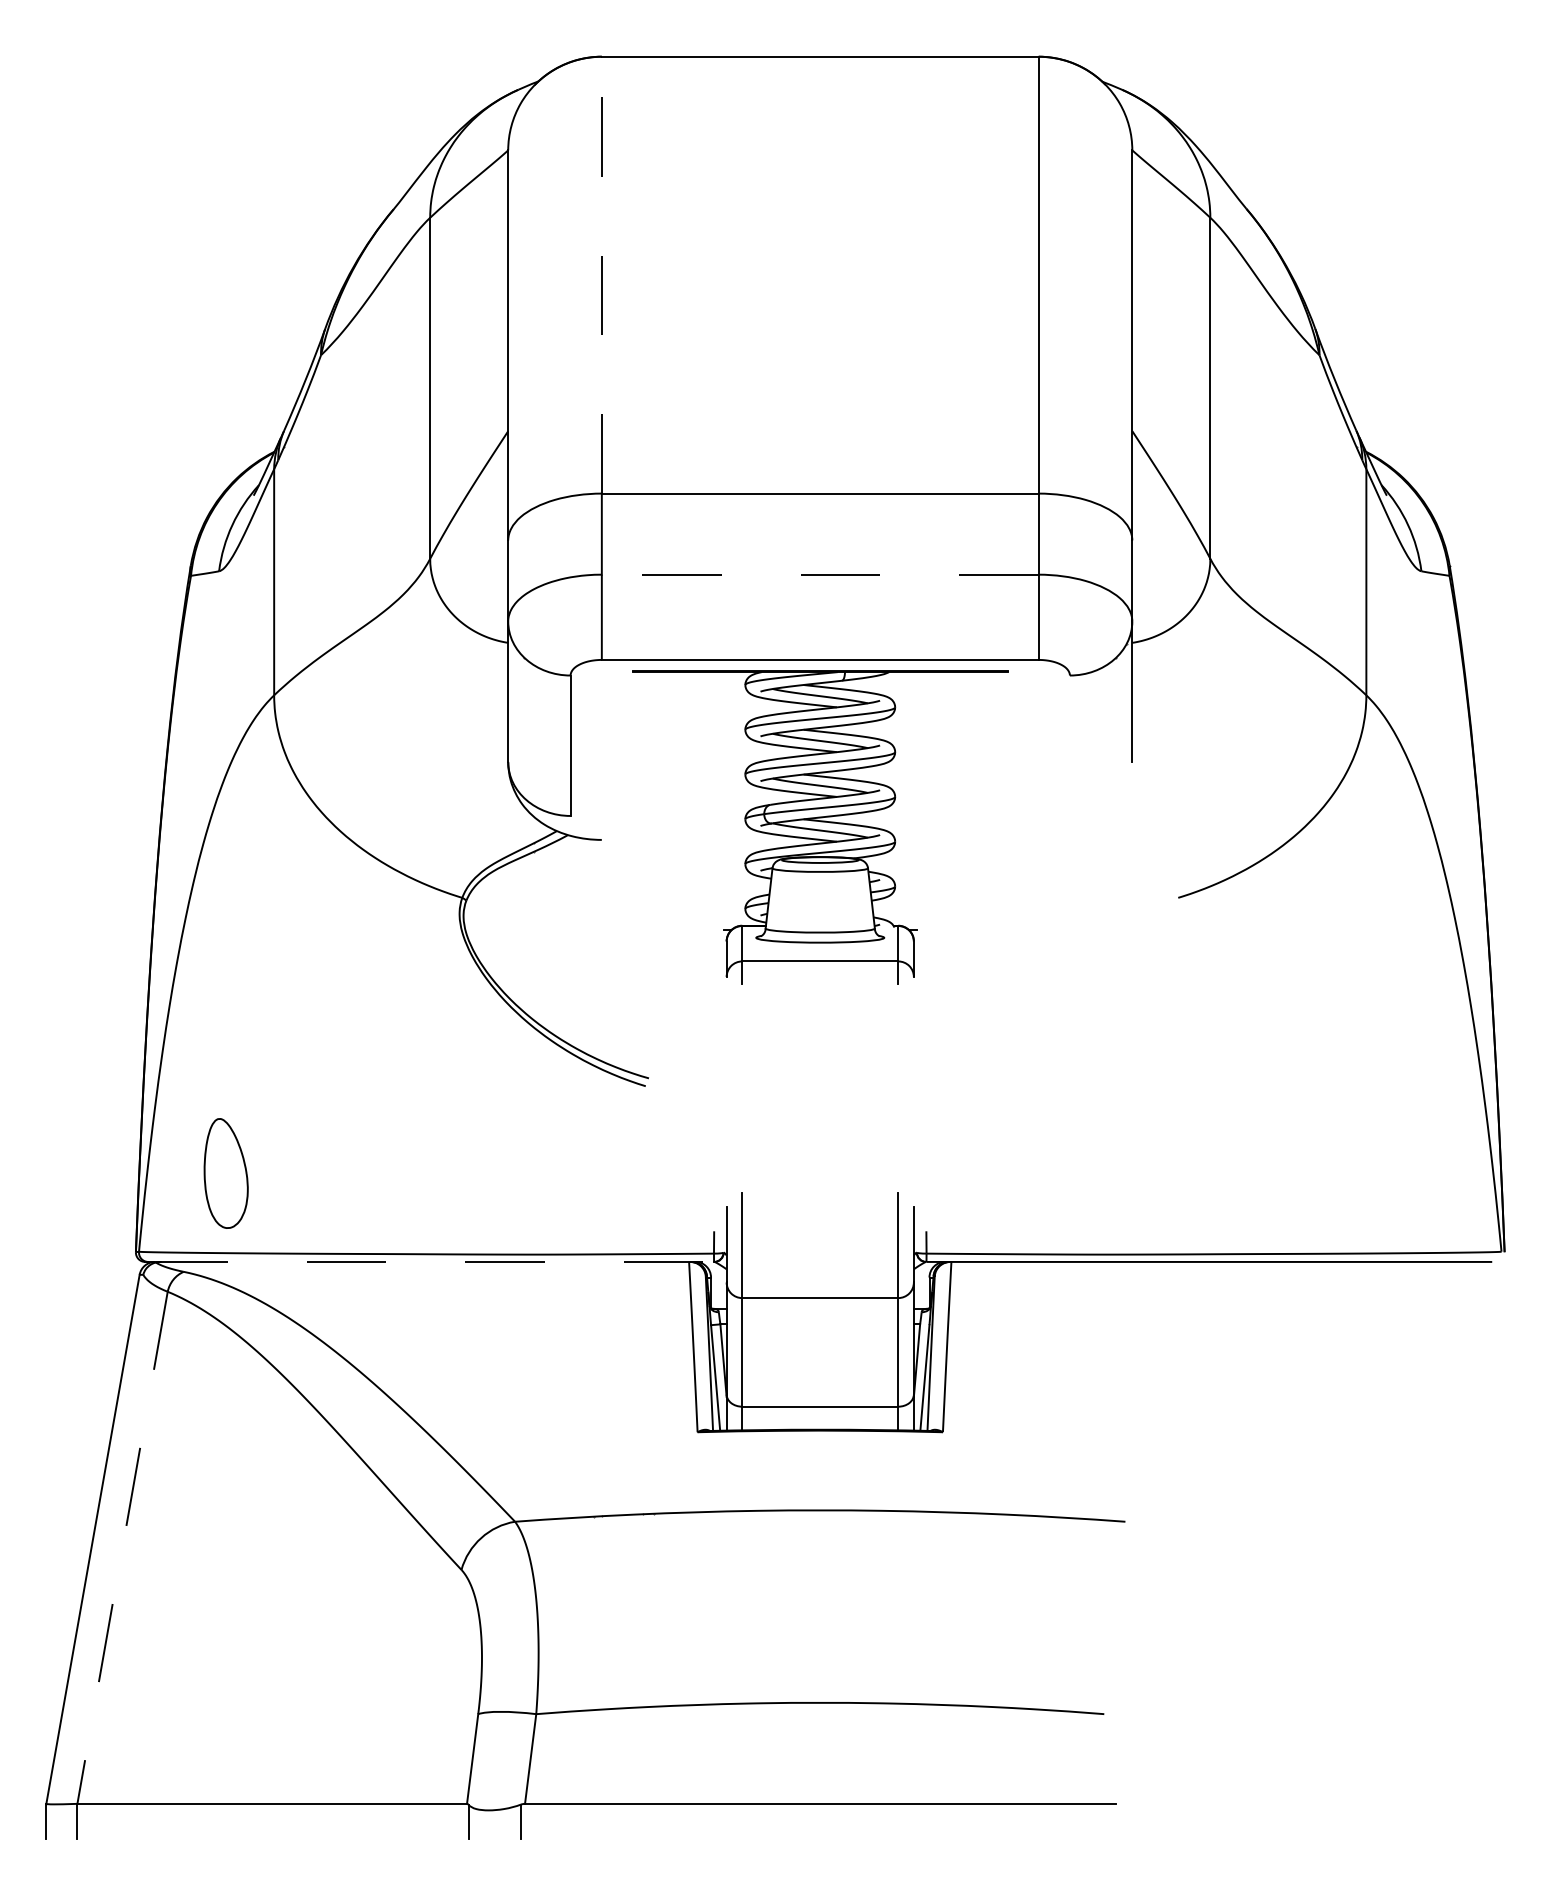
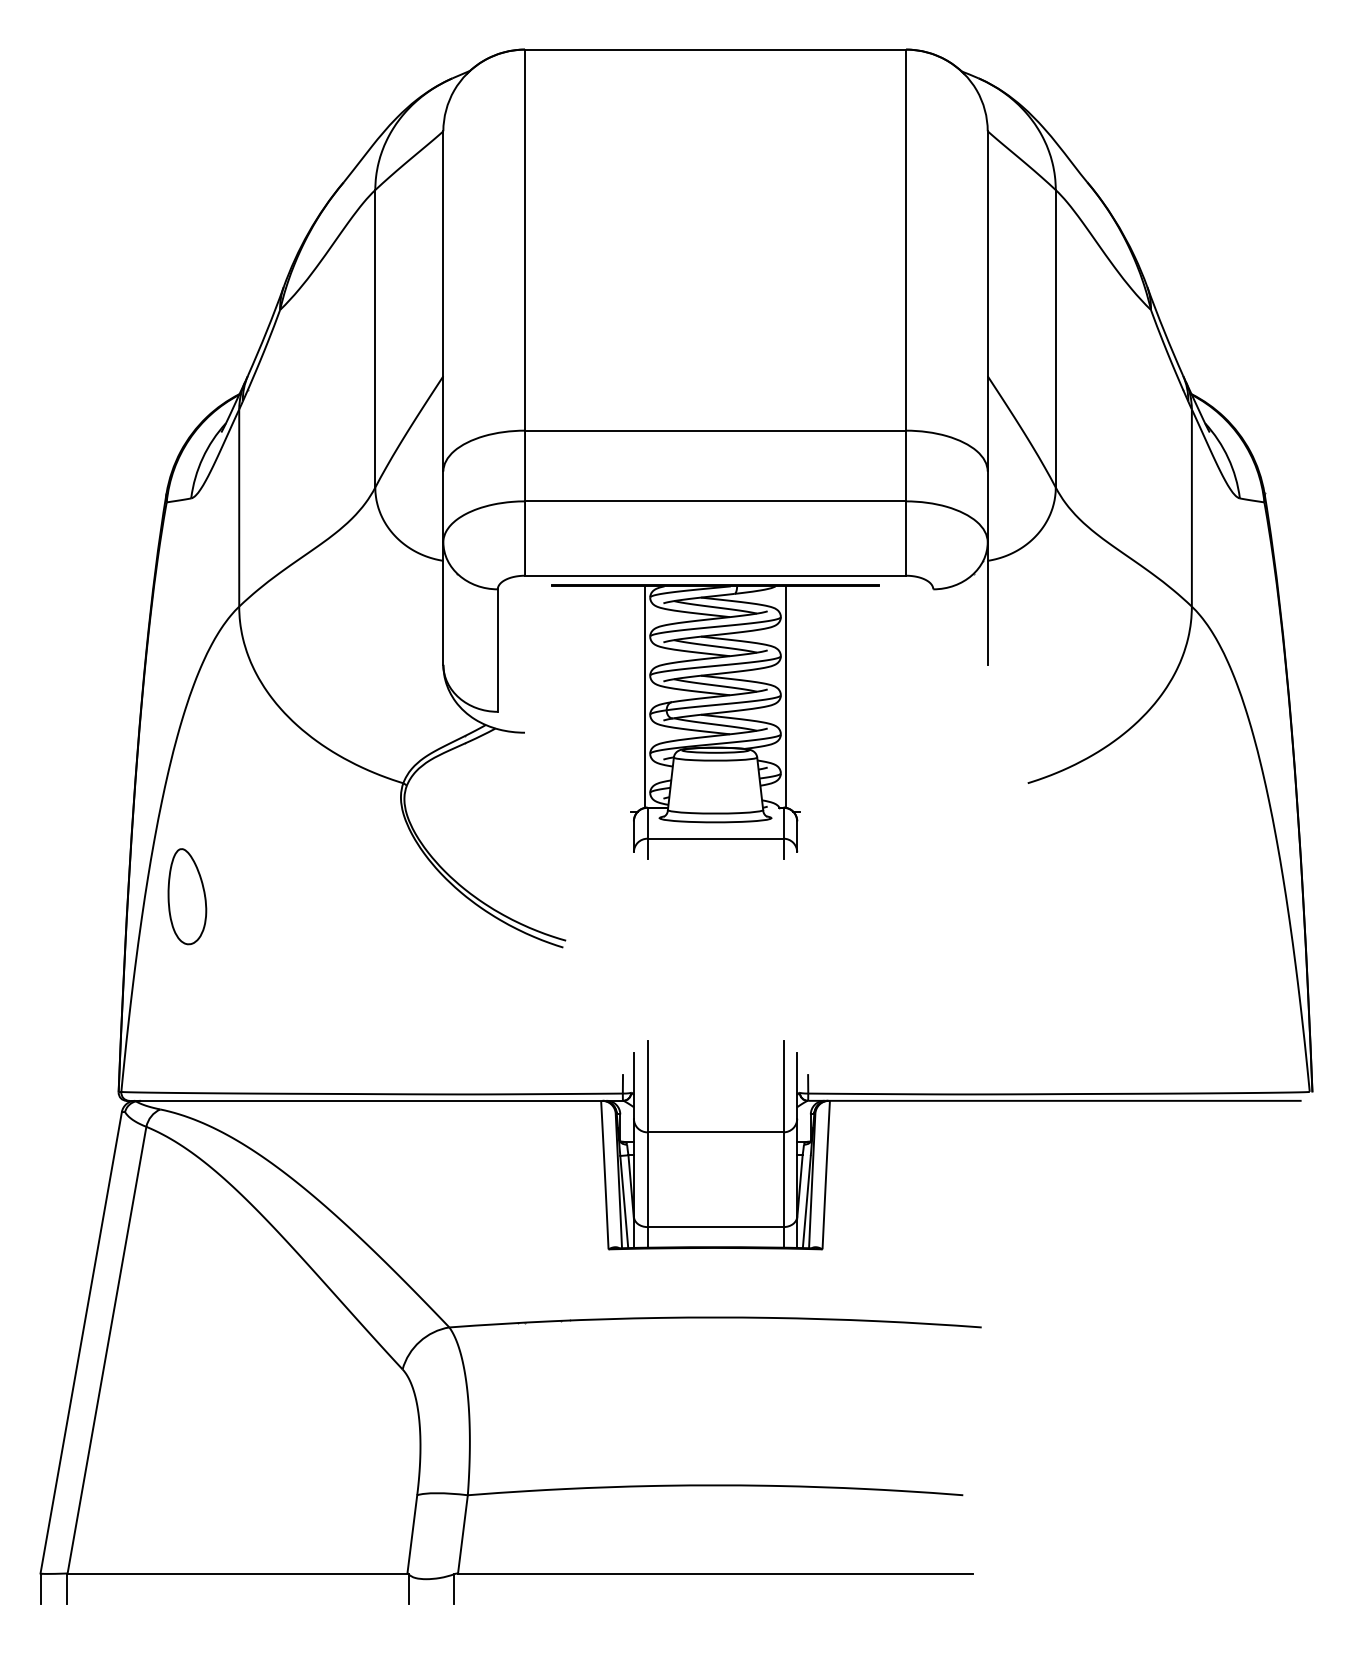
line: (602, 275) -> (525, 240), dashed -> solid
line: (820, 574) -> (715, 501), dashed -> solid
line: (738, 798) -> (644, 696), added
line: (901, 798) -> (786, 696), added
part: (226, 1173) -> (187, 896), moved
line: (431, 1261) -> (376, 1100), dashed -> solid
line: (123, 1548) -> (107, 1350), dashed -> solid

